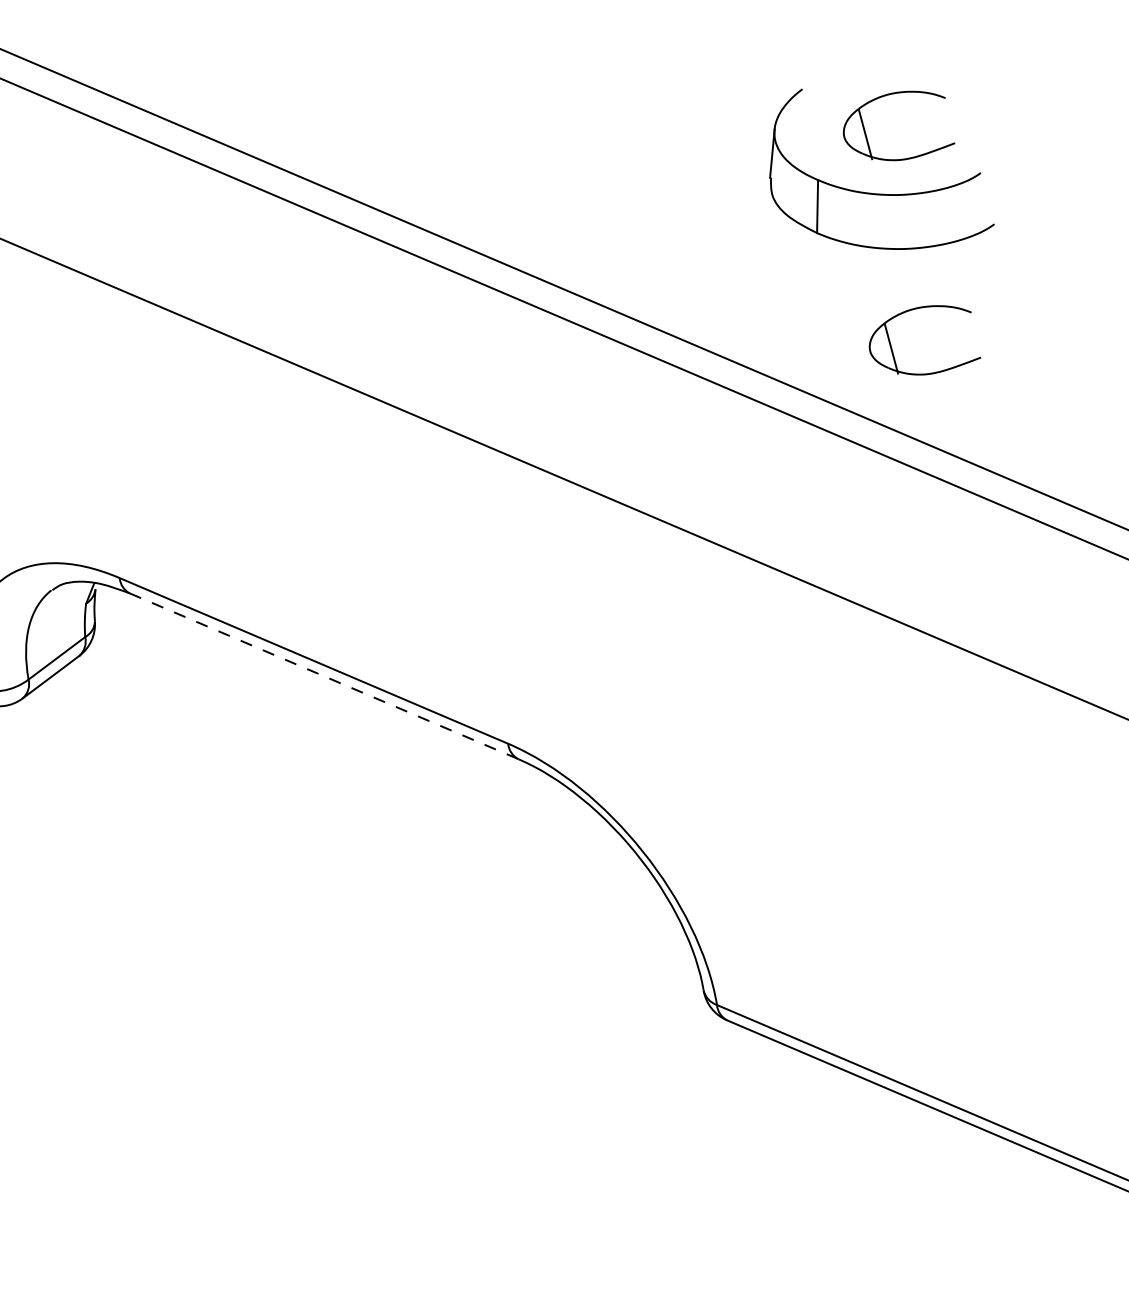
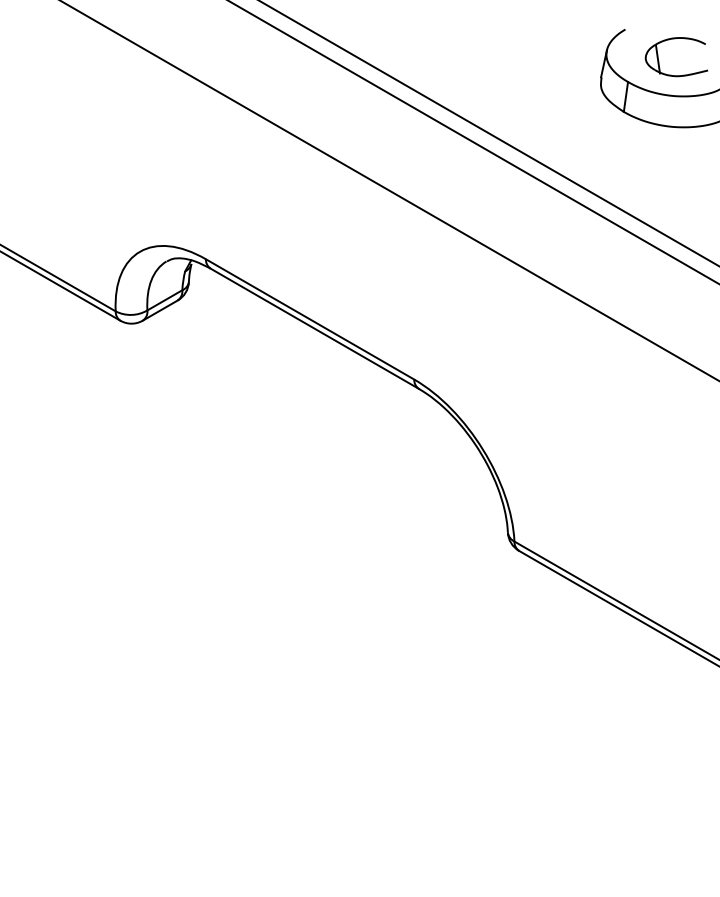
part: (894, 352) -> (659, 184), removed
line: (325, 675) -> (315, 328), dashed -> solid

